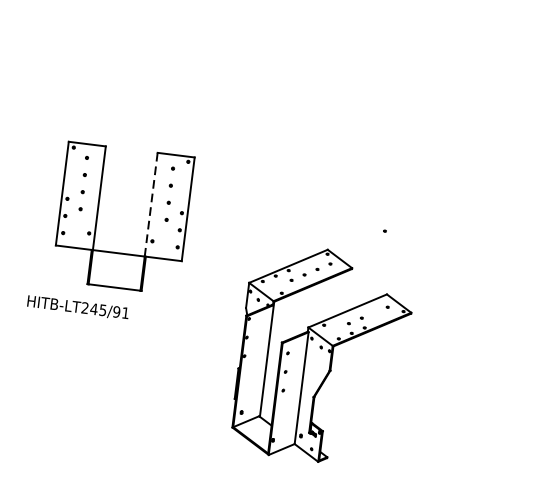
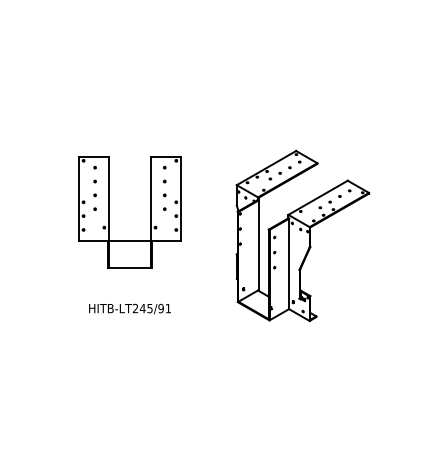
line: (150, 204) -> (150, 198), dashed -> solid
text: (77, 307) -> (129, 308), moved
part: (322, 355) -> (302, 235), moved

